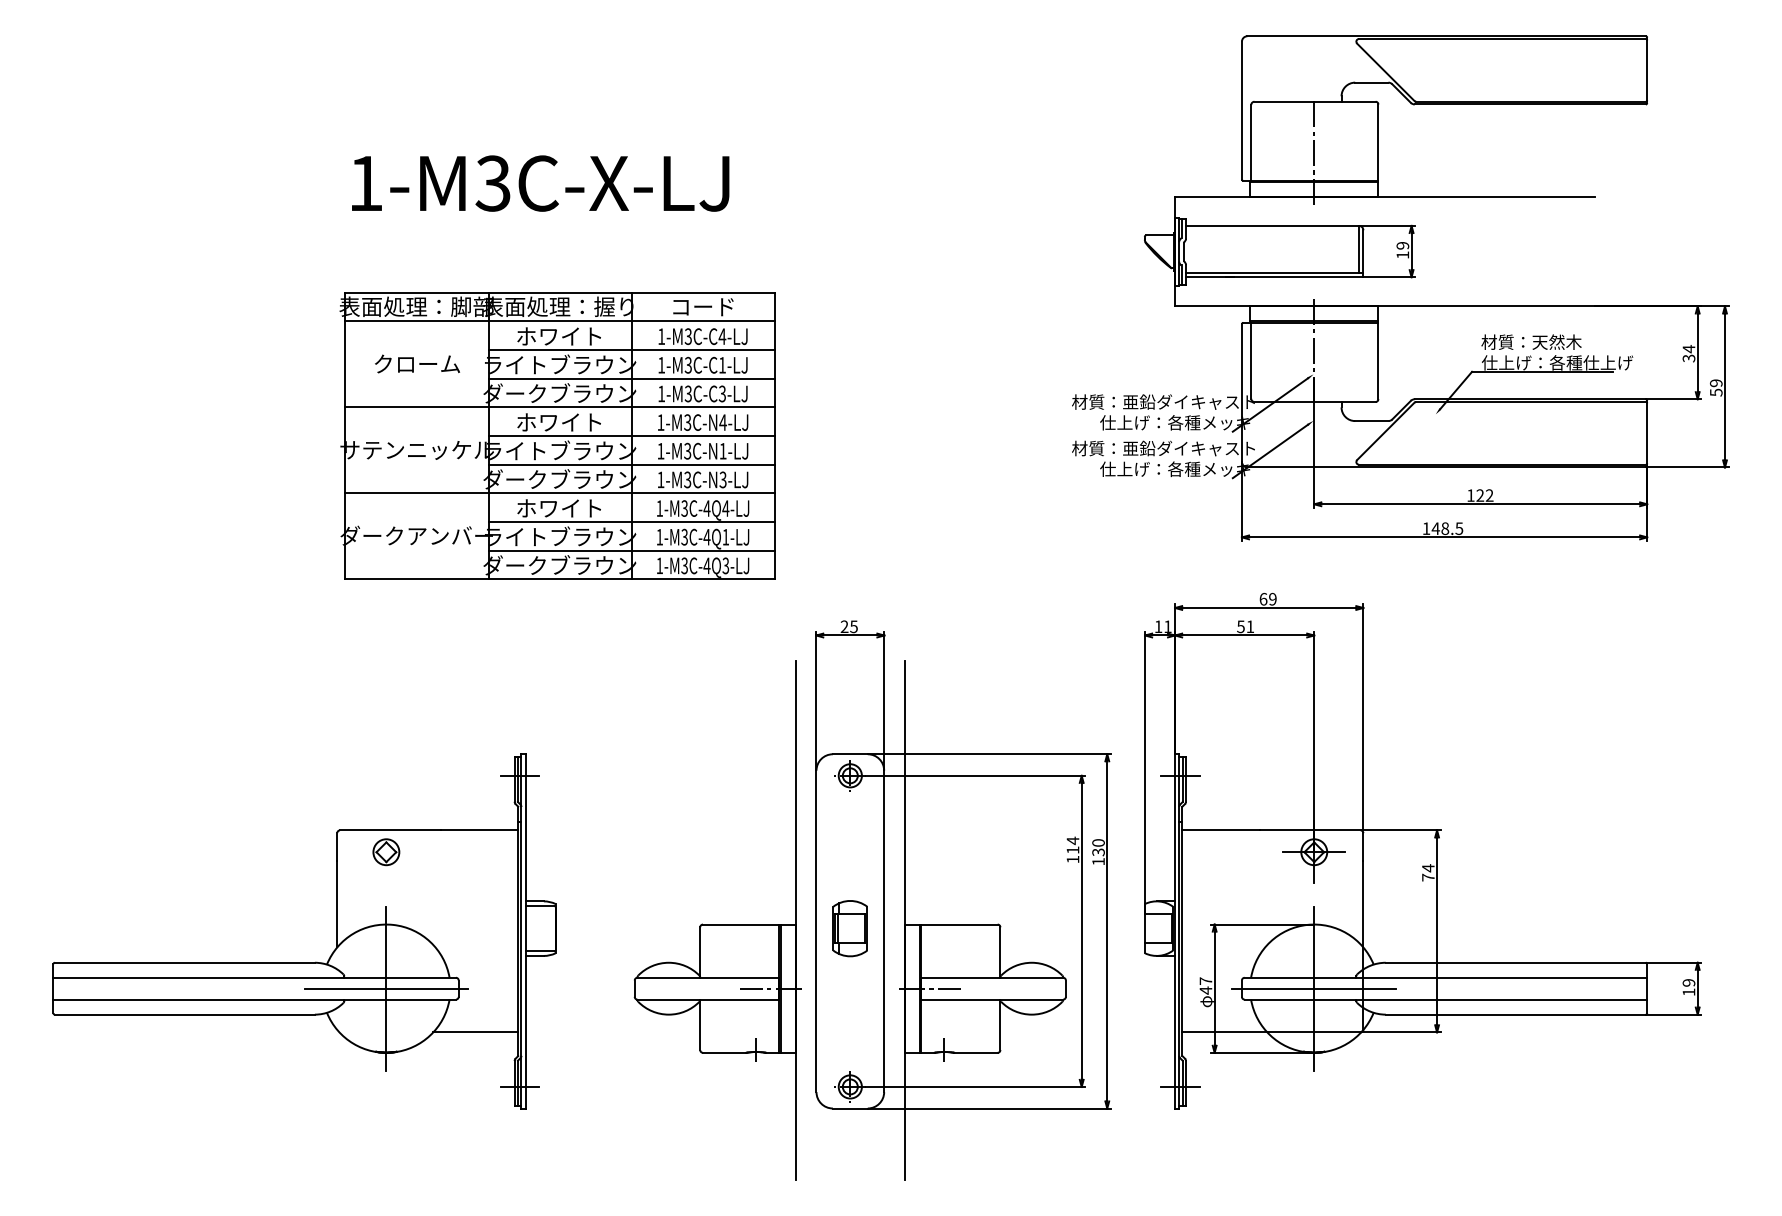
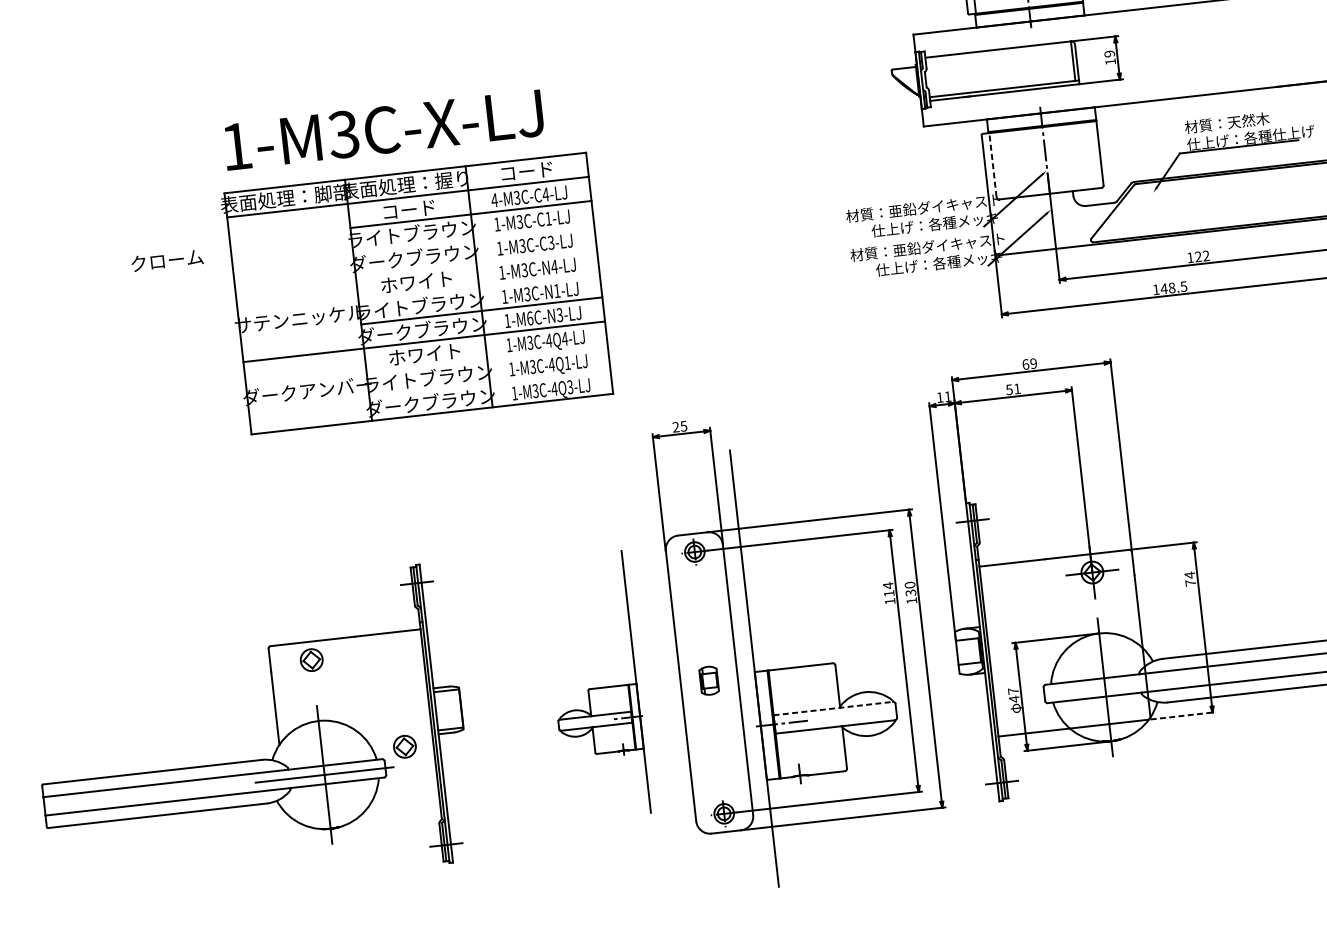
text: (540, 183) -> (383, 130), moved
text: (558, 336) -> (407, 210), ホワイト -> コード
text: (661, 336) -> (494, 200), 1-M3C-C4-LJ -> 4-M3C-C4-LJ
line: (1251, 360) -> (993, 164), solid -> dashed
text: (417, 363) -> (167, 259), moved
line: (631, 378) -> (473, 238), removed
line: (560, 407) -> (416, 269), removed
line: (631, 436) -> (478, 287), removed
text: (687, 479) -> (529, 318), 1-M3C-N3-LJ -> 1-M6C-N3-LJ
line: (631, 522) -> (486, 359), removed
line: (631, 550) -> (489, 383), removed
part: (717, 920) -> (596, 686), size x0.6
part: (849, 928) -> (708, 680), size x0.6
part: (484, 966) -> (405, 747), added
line: (992, 977) -> (833, 708), solid -> dashed
line: (1314, 988) -> (1105, 687), removed
line: (475, 1032) -> (403, 803), removed
line: (1402, 1032) -> (1183, 715), solid -> dashed

